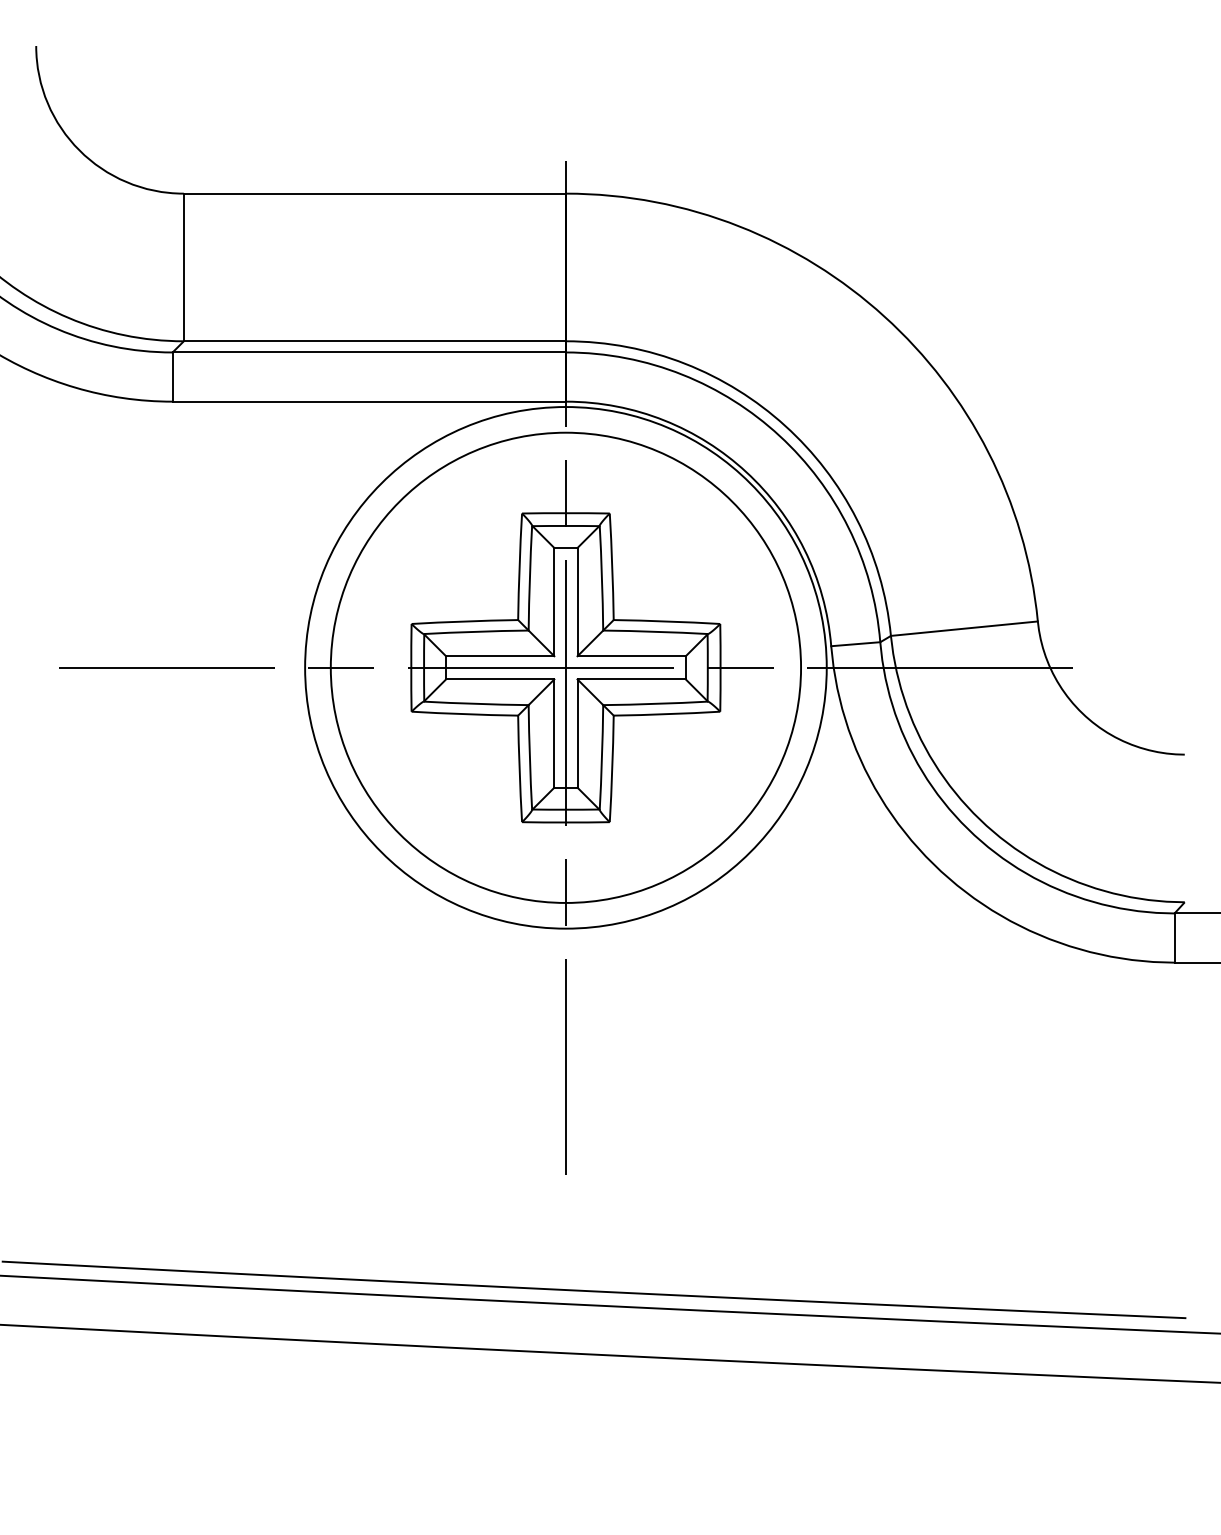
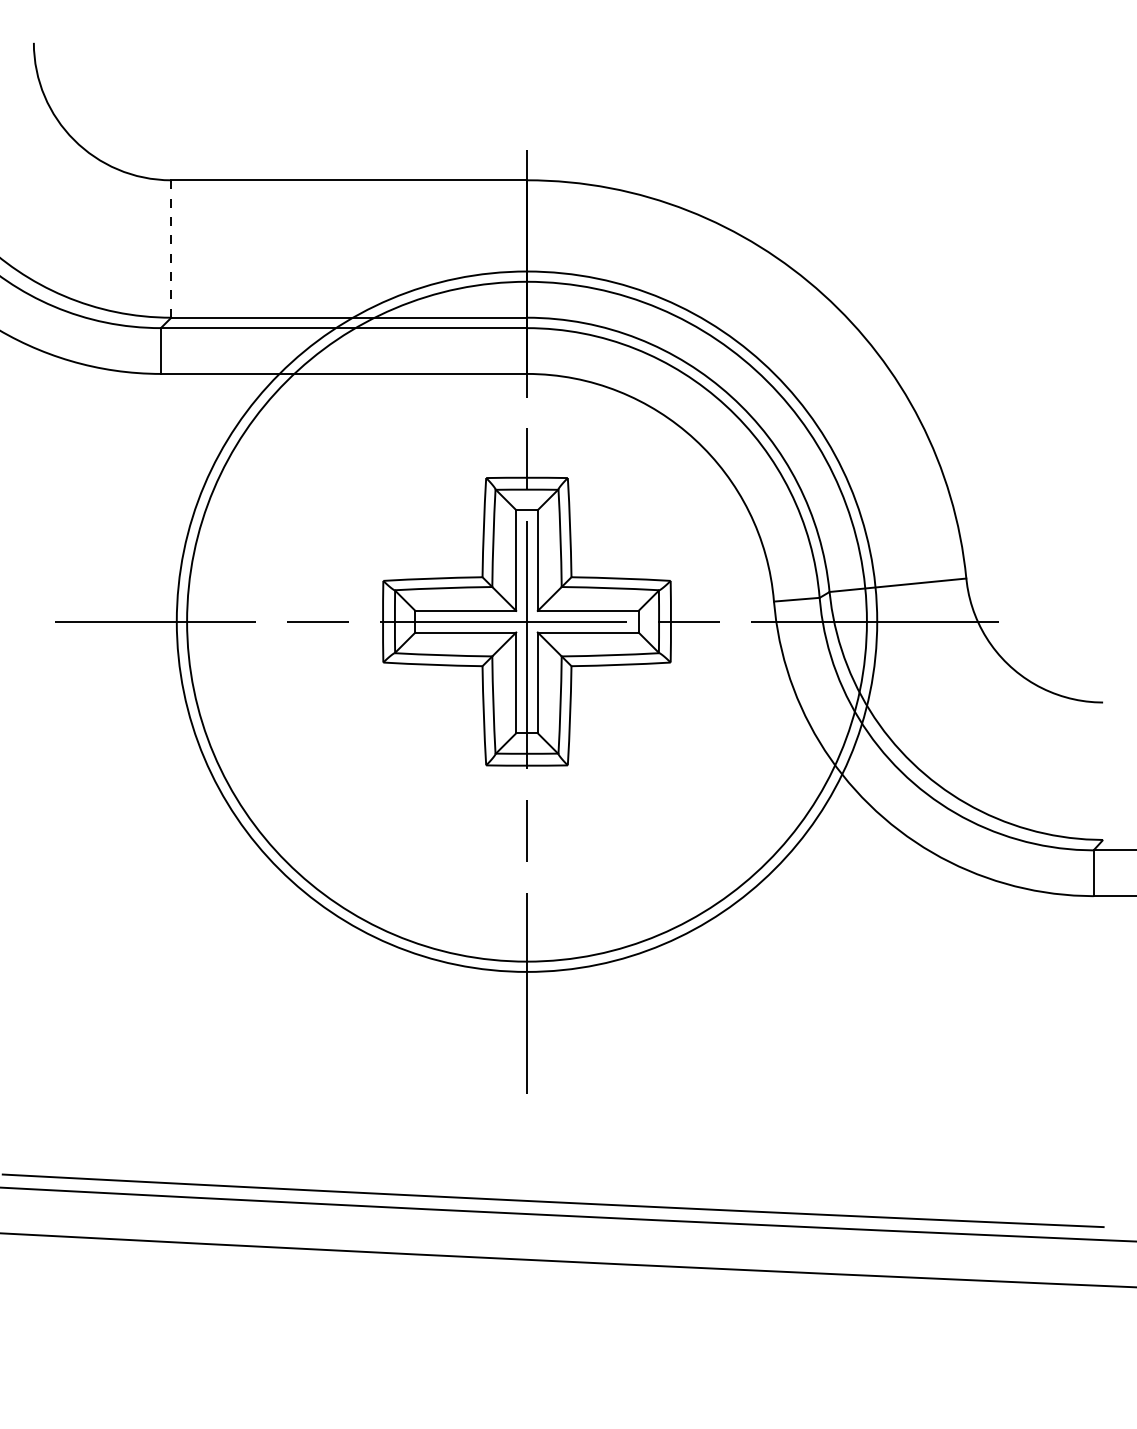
line: (184, 267) -> (171, 249), solid -> dashed
circle: (565, 667) -> (526, 621), size x1.4
circle: (565, 667) -> (526, 621), size x1.6

